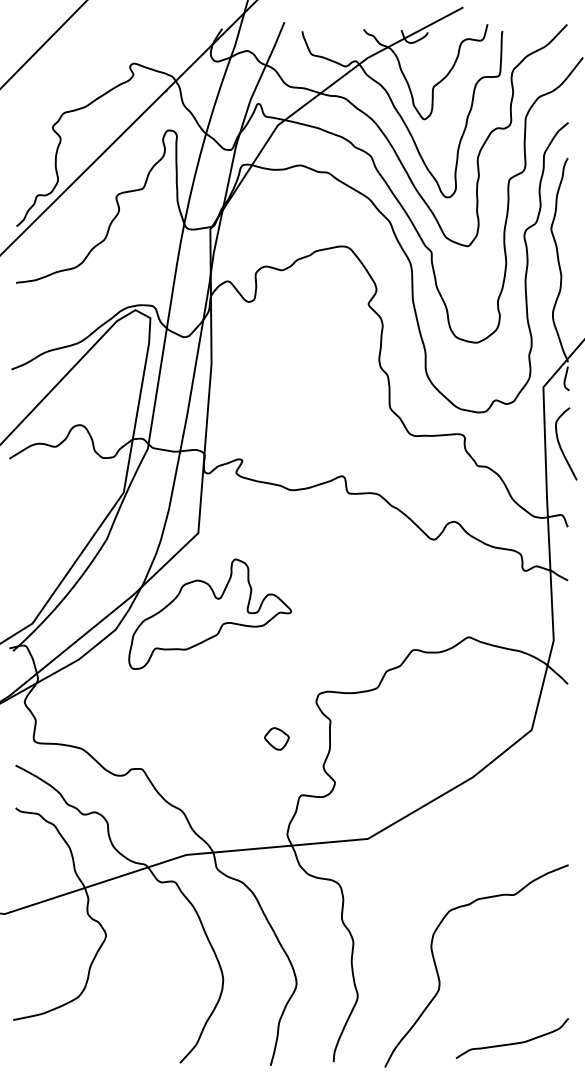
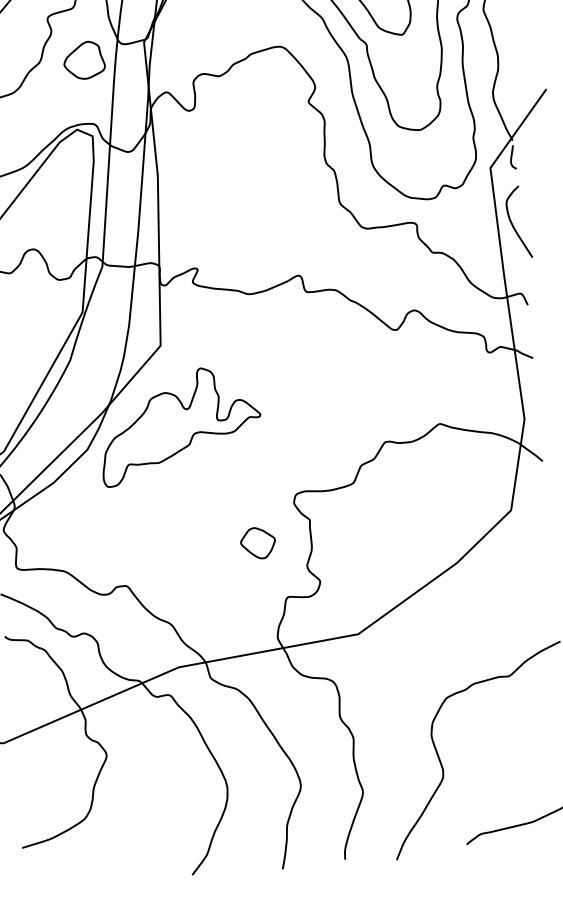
part: (149, 241) -> (84, 60), added
part: (276, 738) -> (257, 542), size x1.43

